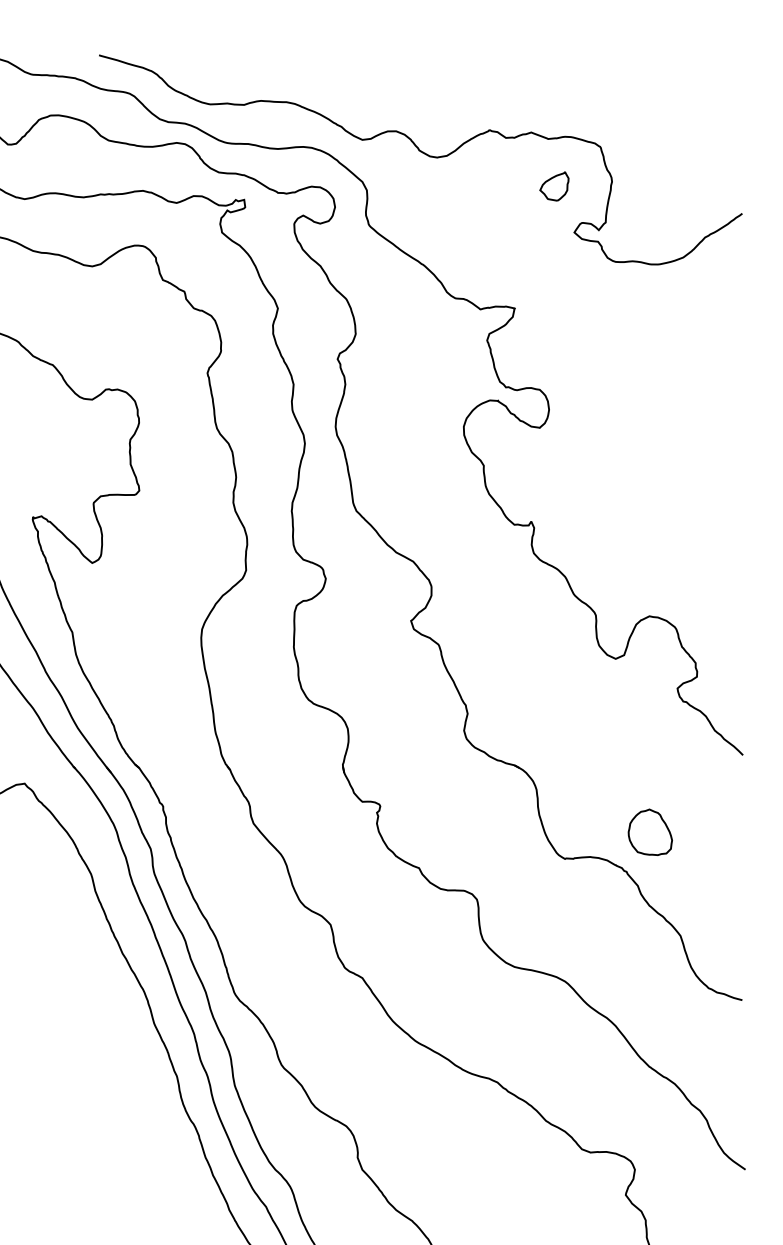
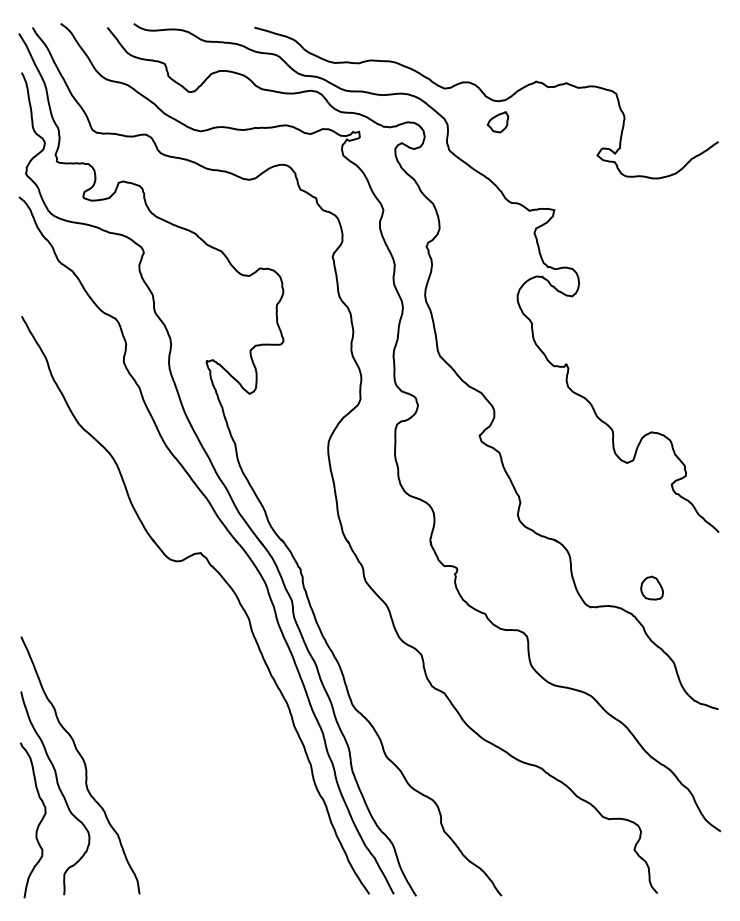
part: (553, 186) -> (497, 122), moved
part: (649, 831) -> (651, 587), size x0.7

